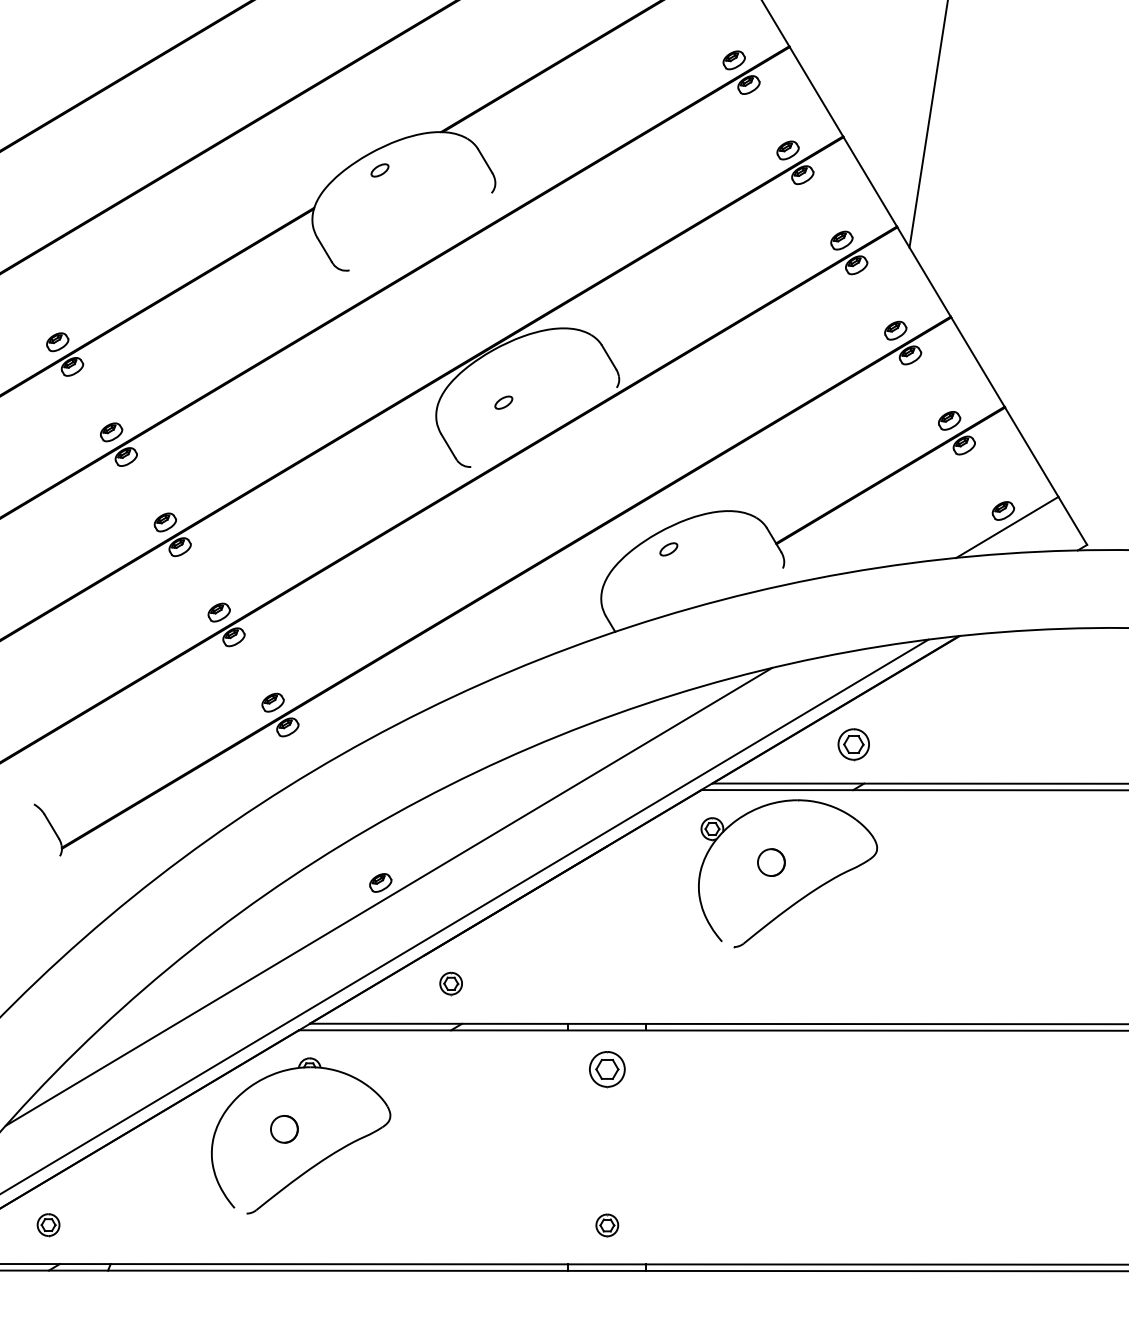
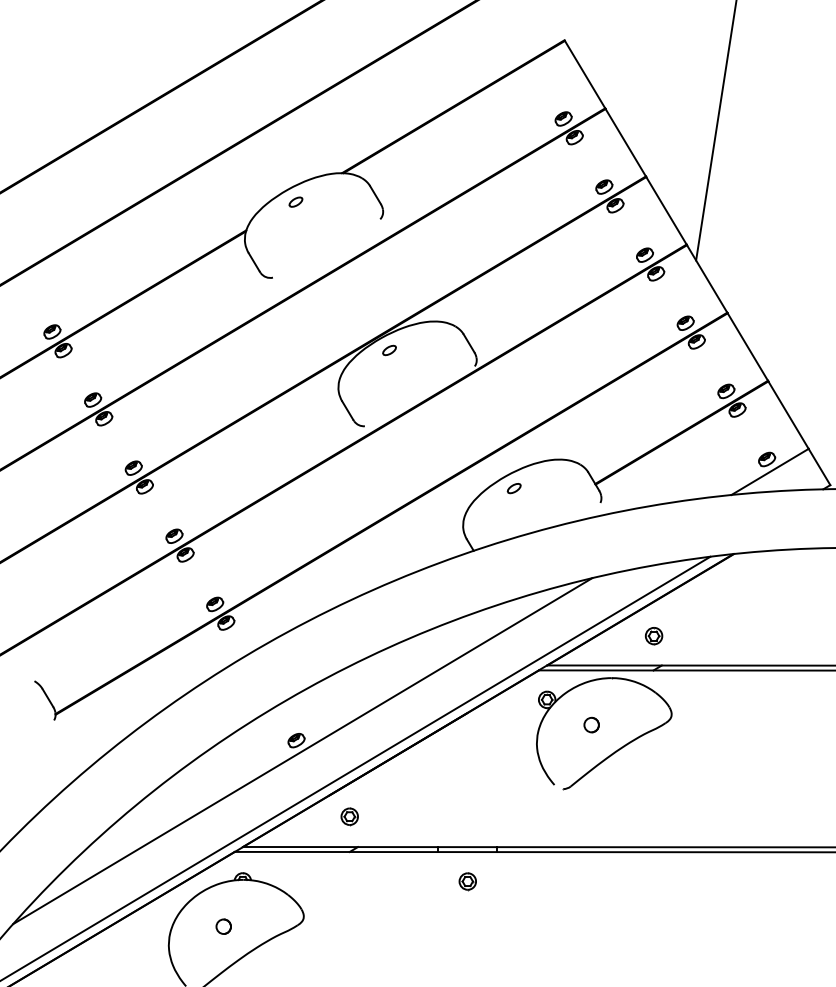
part: (503, 402) -> (389, 350), moved
part: (853, 744) -> (653, 635), size x0.71
circle: (770, 861) -> (591, 724), size x0.71
part: (607, 1069) -> (467, 881), size x0.62
circle: (284, 1128) -> (223, 926), size x0.71

